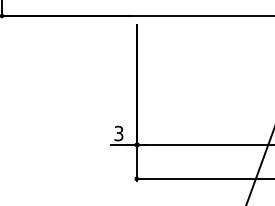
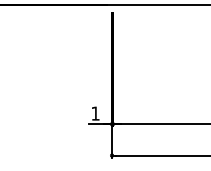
text: (118, 133) -> (95, 113), 3 -> 1

